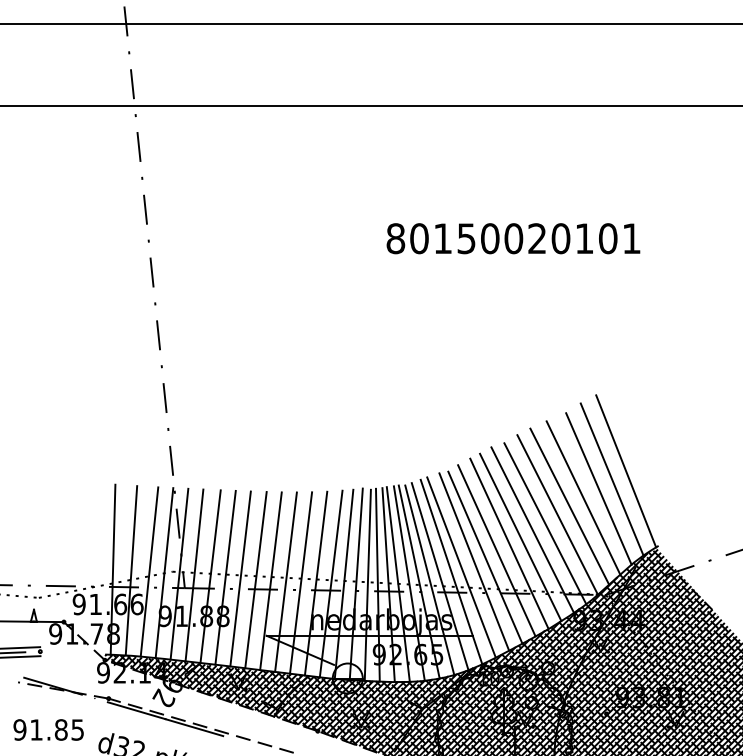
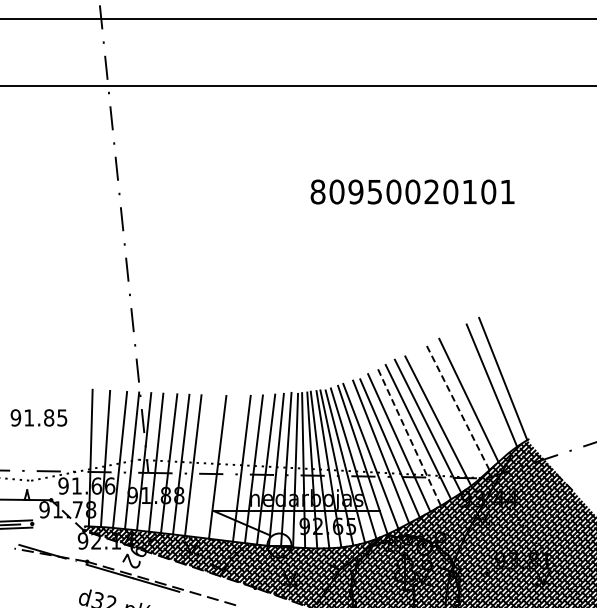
text: (442, 238) -> (355, 191), 80150020101 -> 80950020101
line: (597, 489) -> (480, 393), removed
line: (569, 505) -> (457, 406), solid -> dashed
line: (556, 514) -> (447, 413), removed
line: (509, 542) -> (409, 436), solid -> dashed
line: (255, 580) -> (205, 466), removed
line: (285, 582) -> (229, 468), removed
text: (48, 729) -> (38, 417), moved

